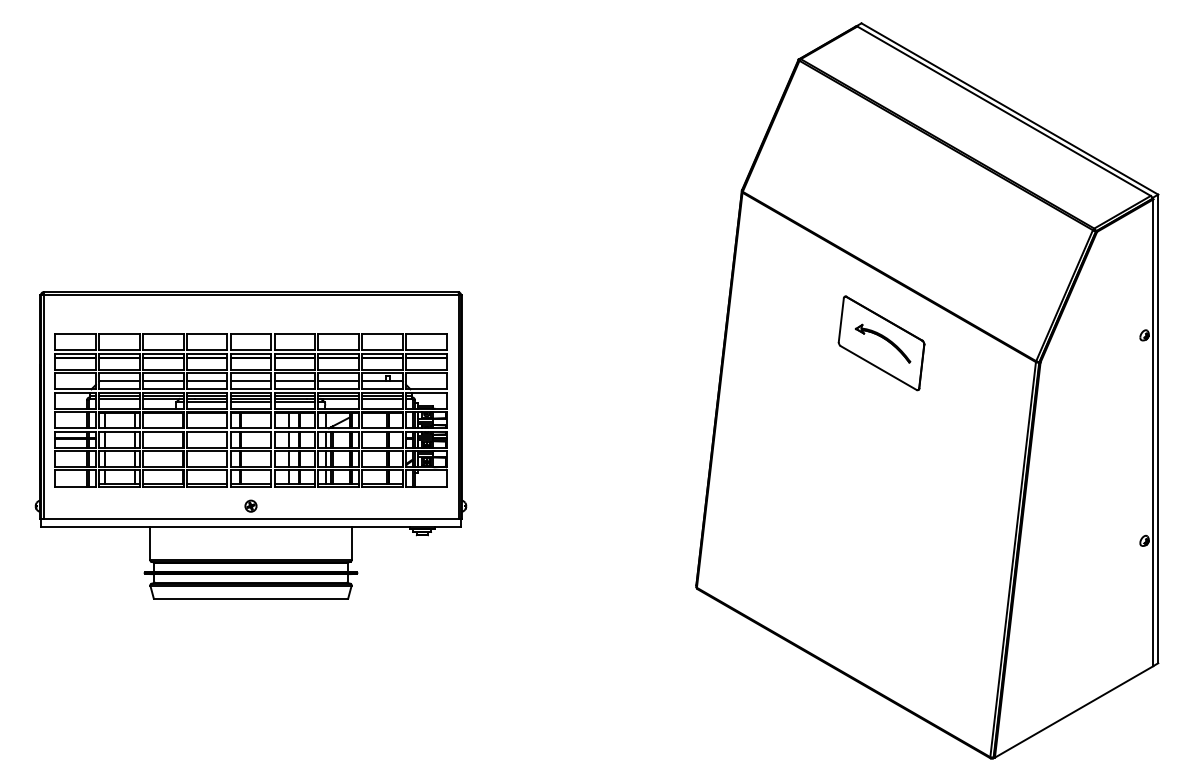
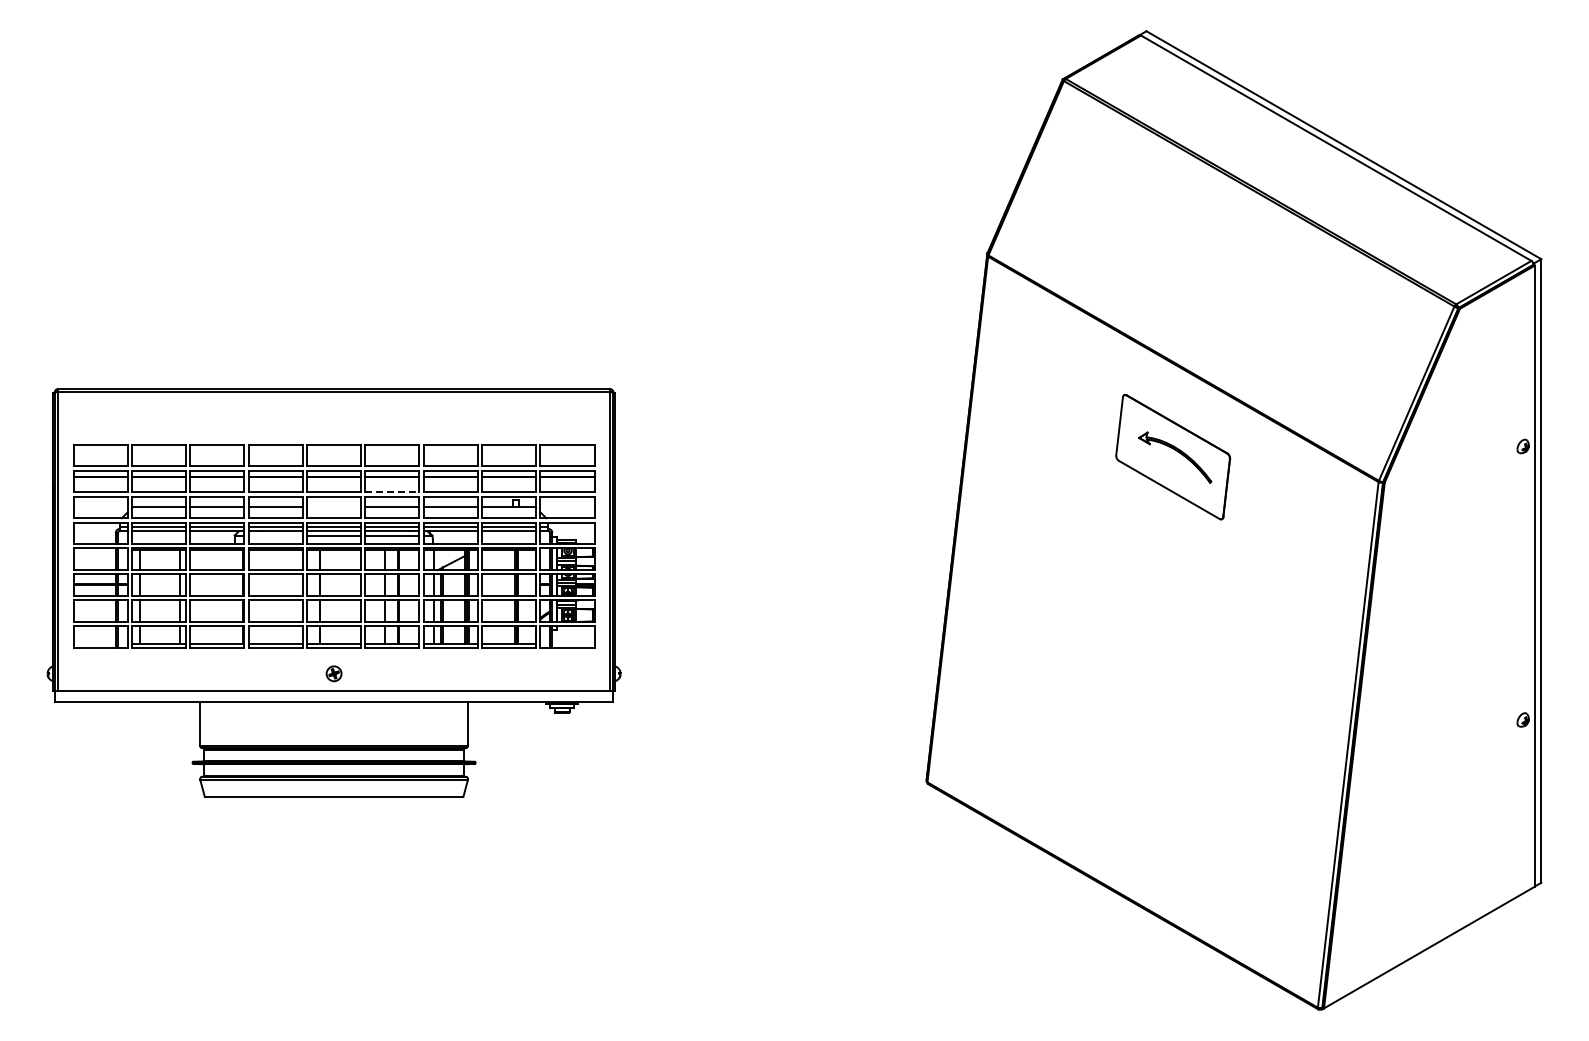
line: (294, 369) -> (392, 492), solid -> dashed
line: (251, 381) -> (334, 507), removed
line: (206, 402) -> (275, 535), removed

